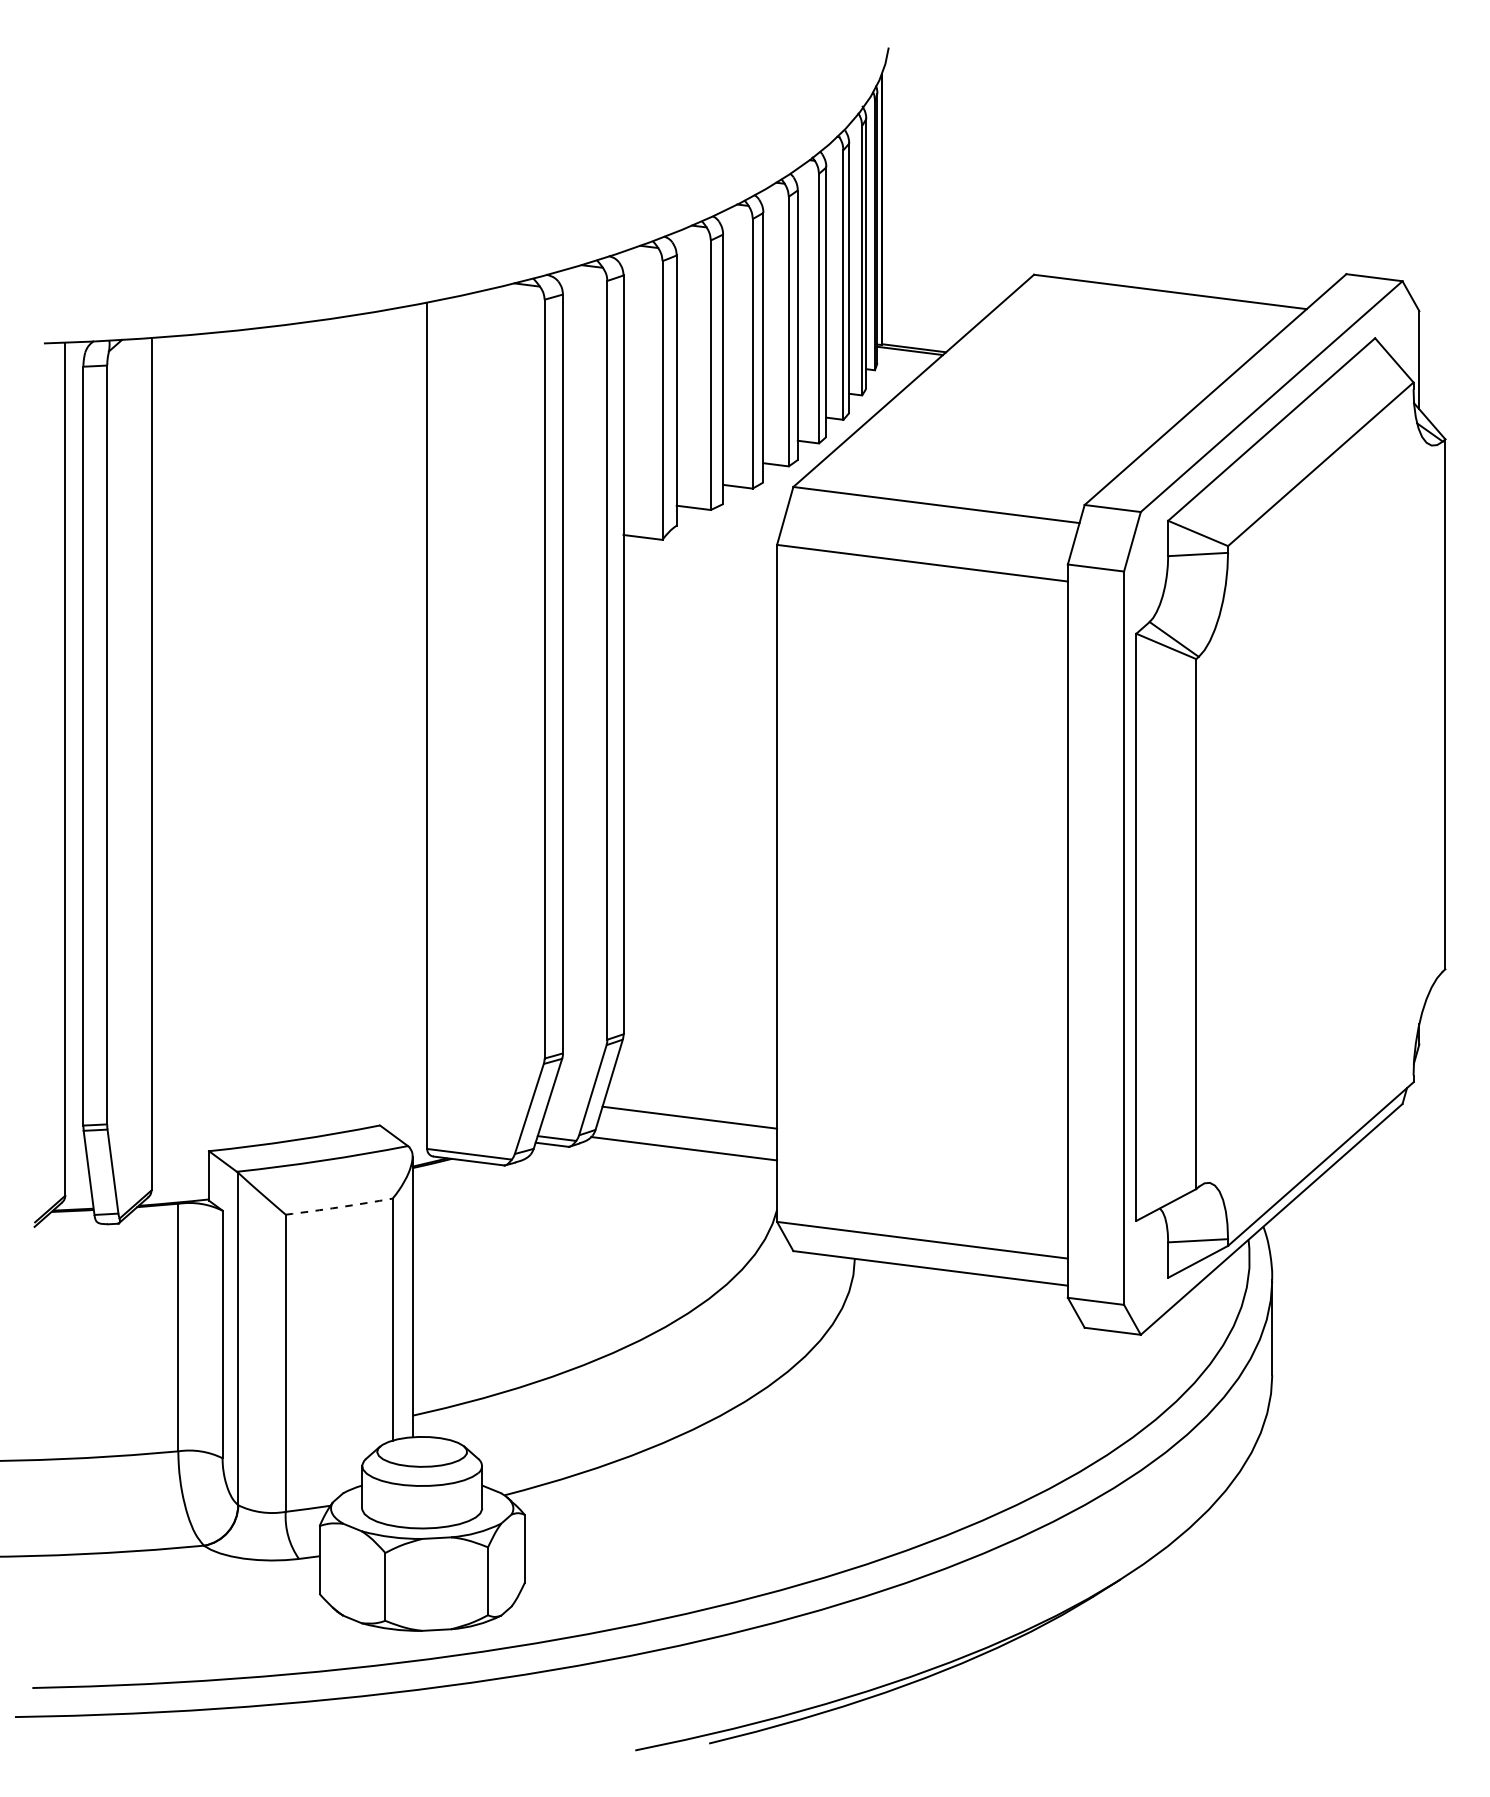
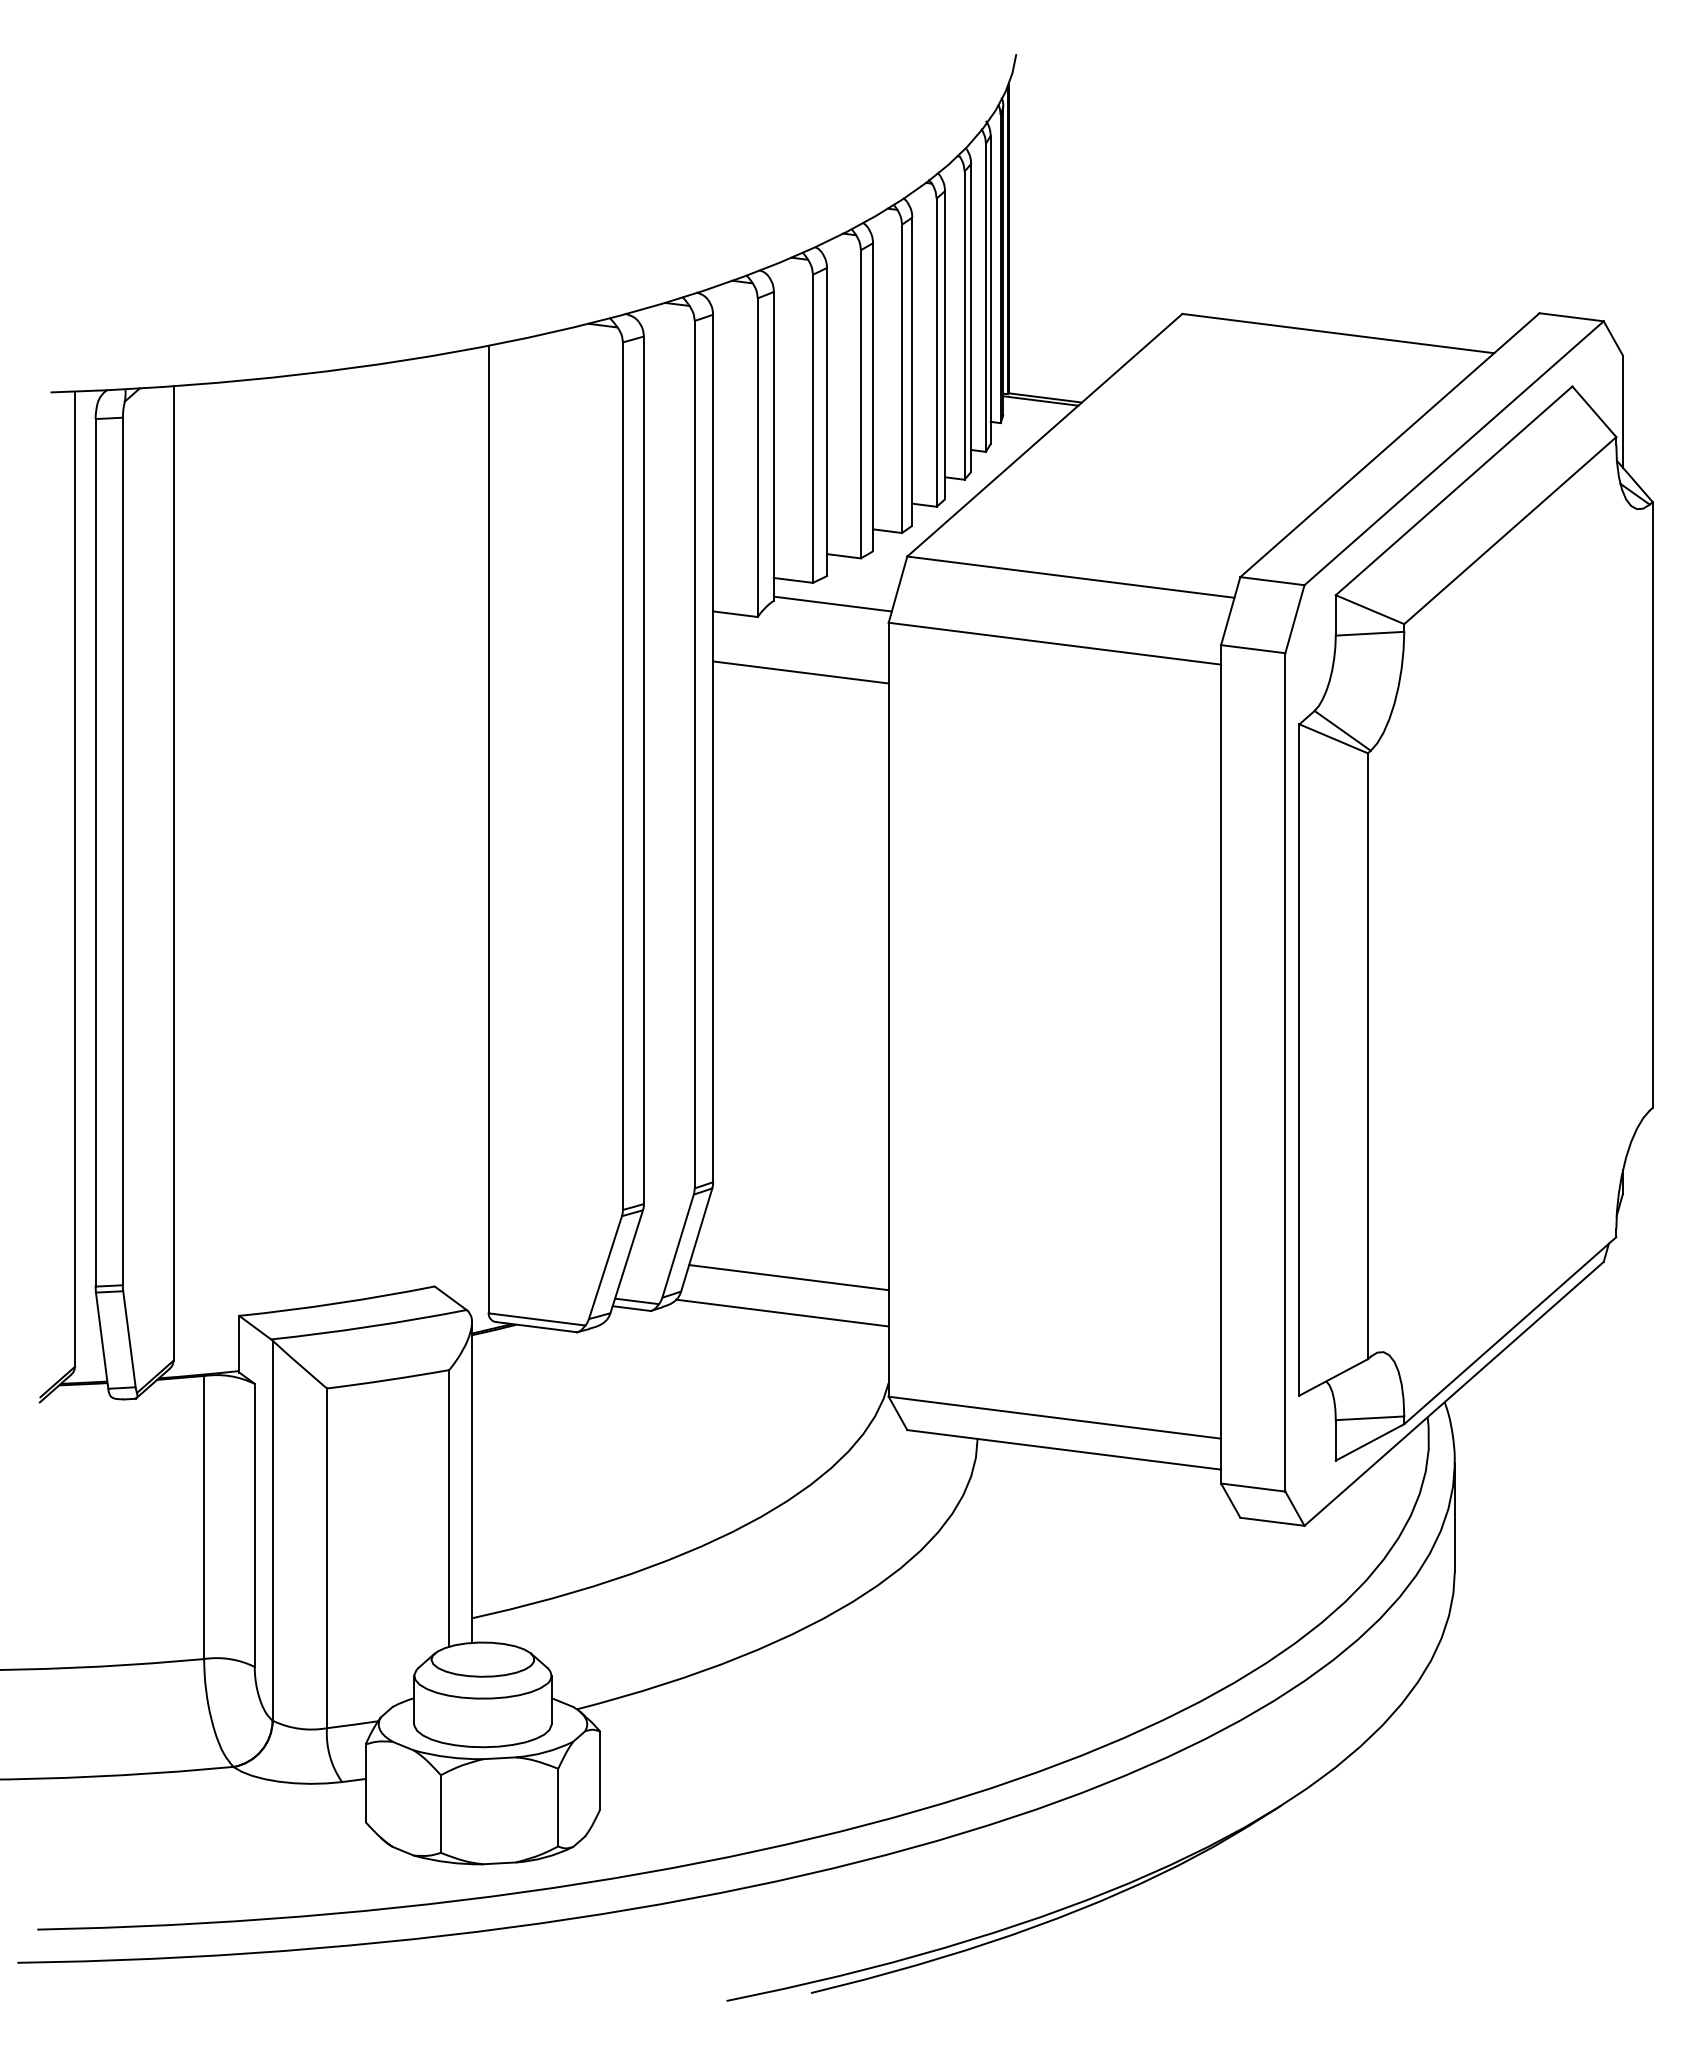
line: (727, 528) -> (832, 603), added
line: (699, 588) -> (800, 672), added
arc: (339, 1207) -> (388, 1380), dashed -> solid

